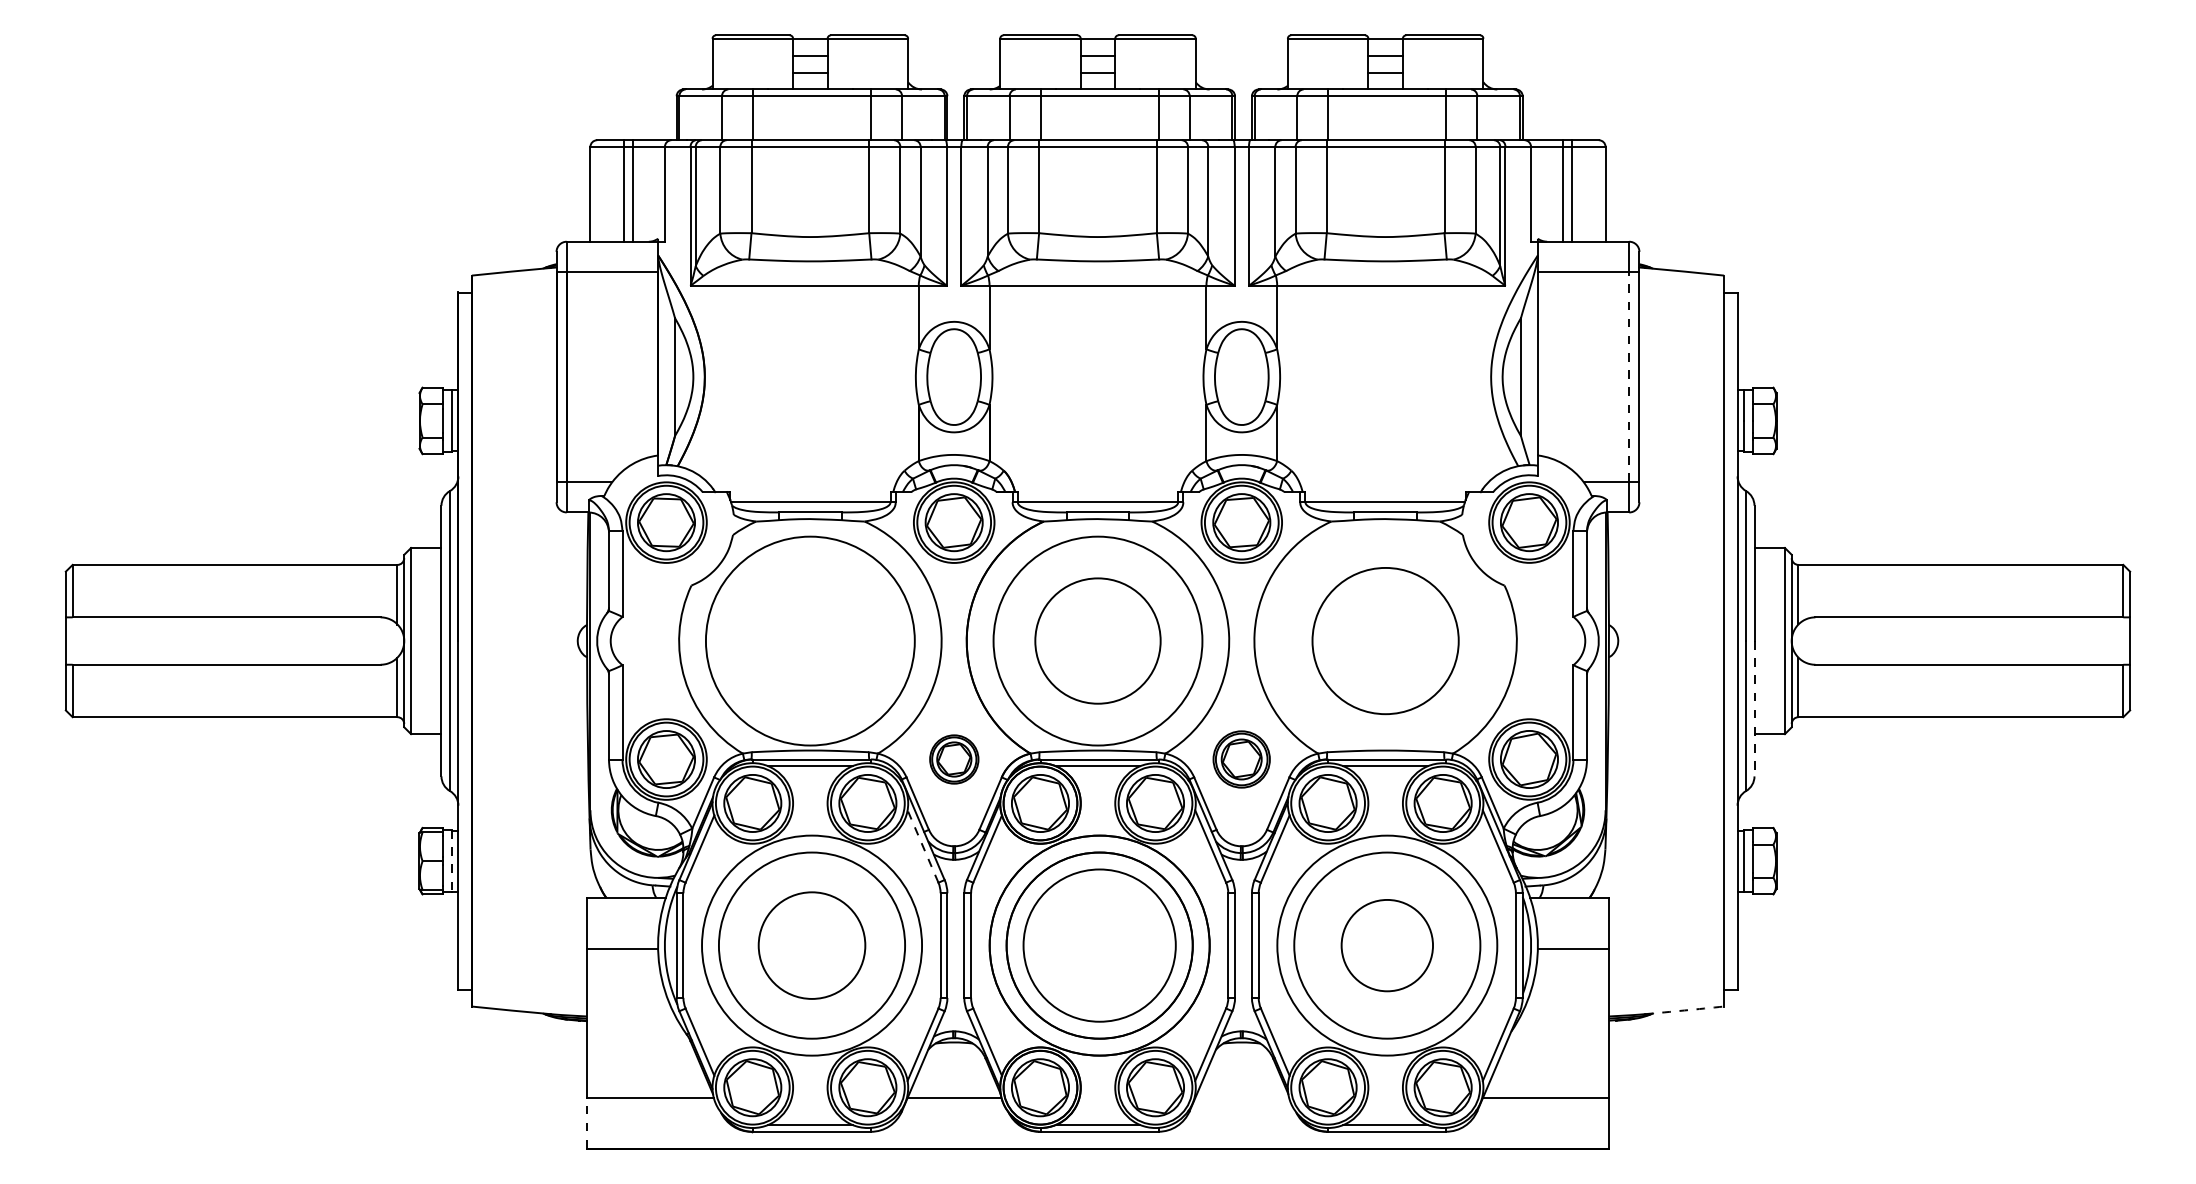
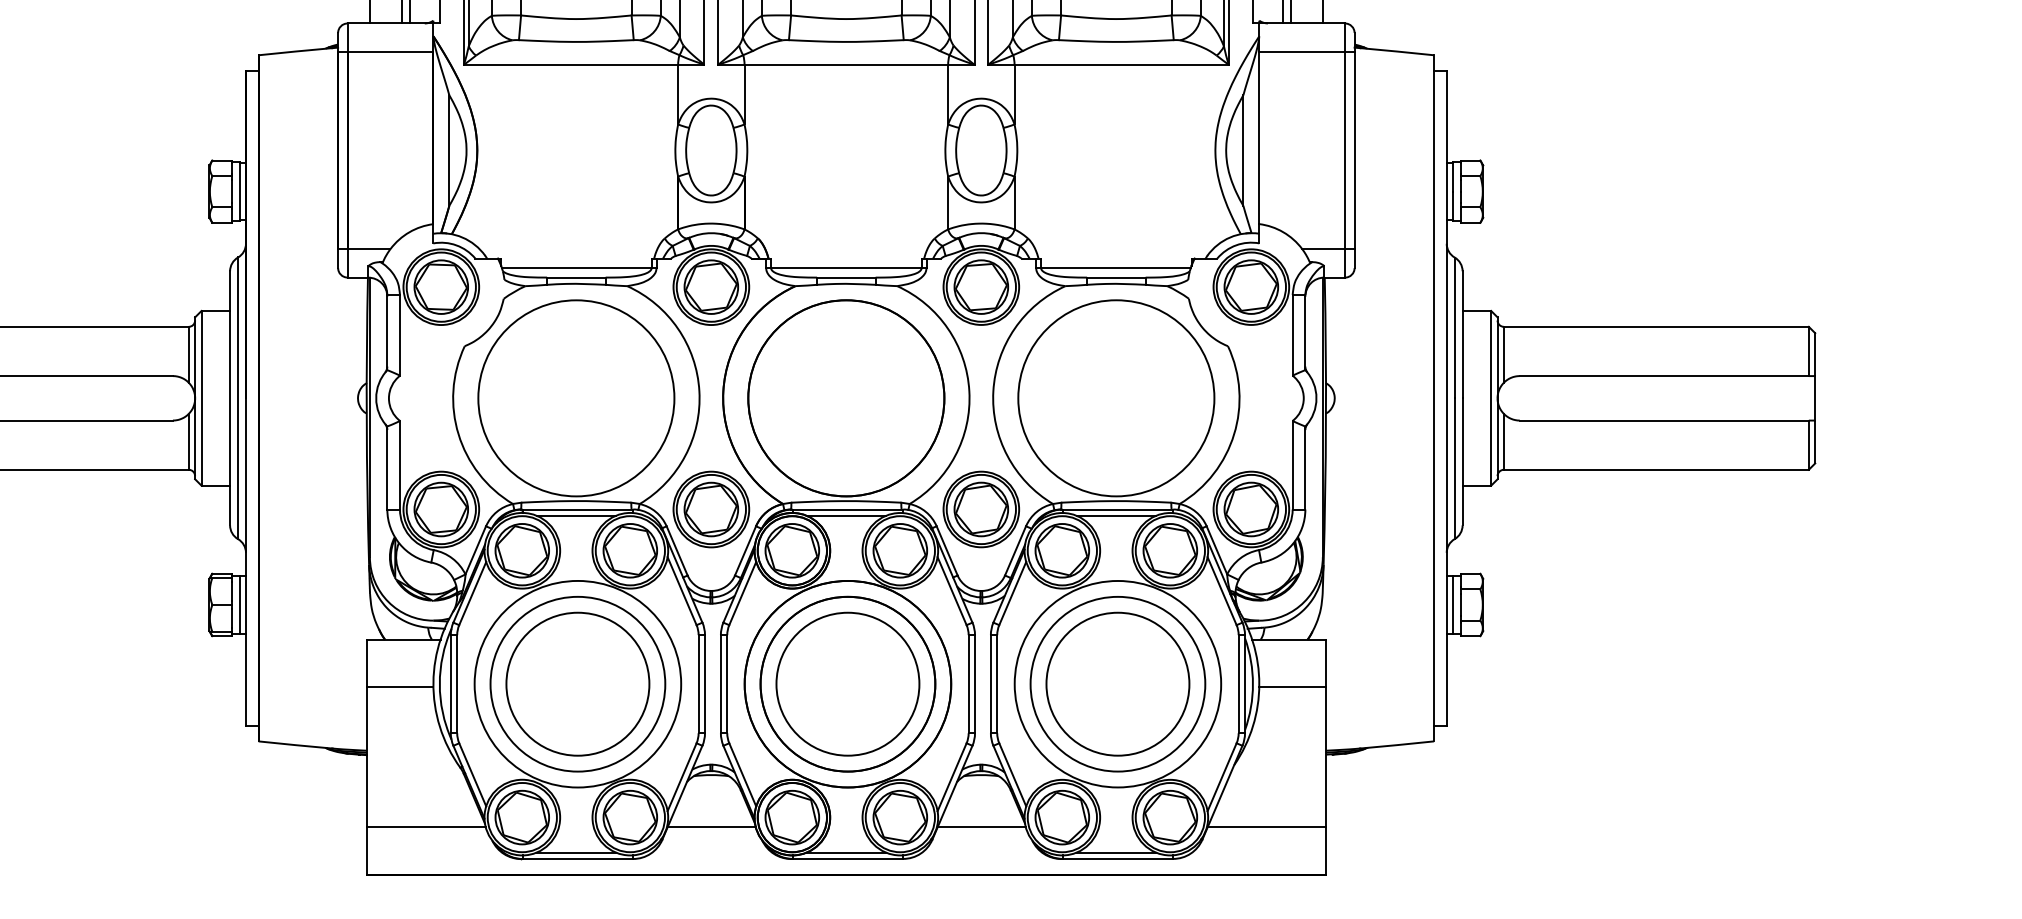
line: (1629, 377) -> (1345, 150), dashed -> solid
circle: (1097, 640) -> (845, 397), size x1.67
circle: (1385, 640) -> (1116, 397), size x1.43
line: (1754, 708) -> (1462, 461), dashed -> solid
part: (954, 759) -> (711, 509), size x1.67
part: (1241, 759) -> (981, 509), size x1.43
line: (922, 846) -> (681, 591), dashed -> solid
line: (451, 861) -> (239, 605), dashed -> solid
circle: (811, 945) -> (577, 684), size x1.43
circle: (1387, 945) -> (1118, 684), size x1.67
arc: (1684, 1010) -> (1396, 745), dashed -> solid
line: (1242, 1097) -> (982, 826), added
line: (587, 1122) -> (367, 850), dashed -> solid

